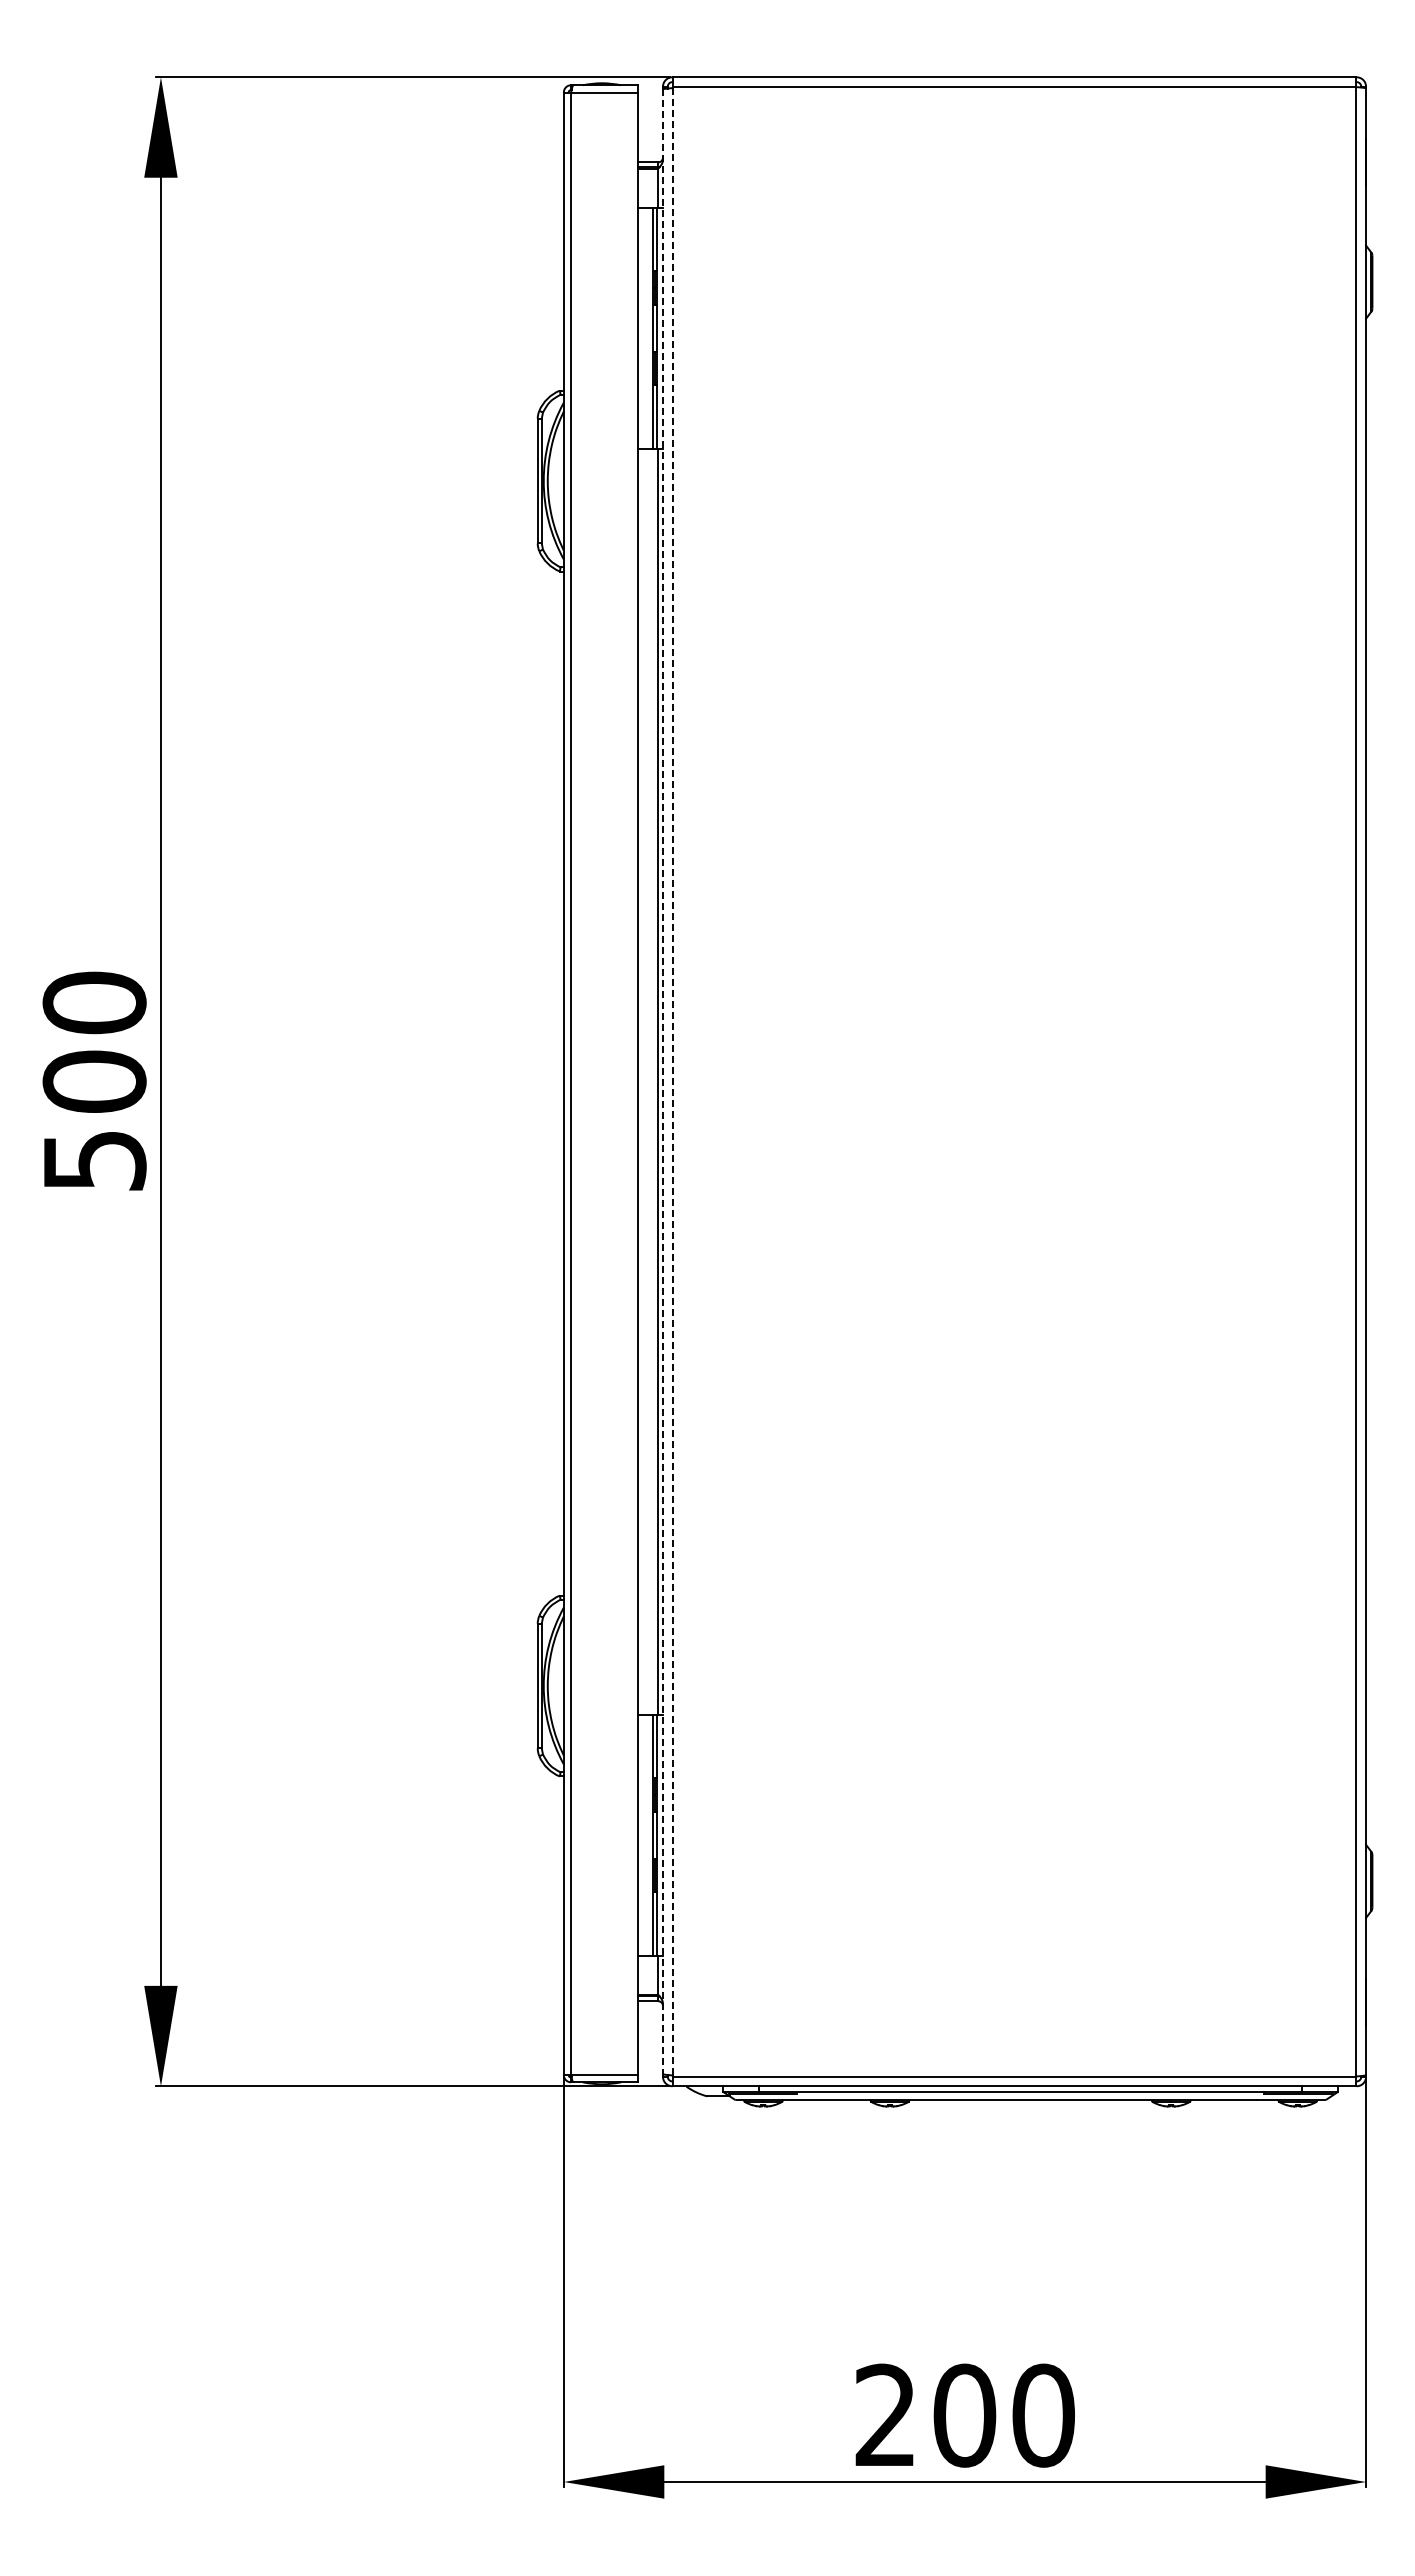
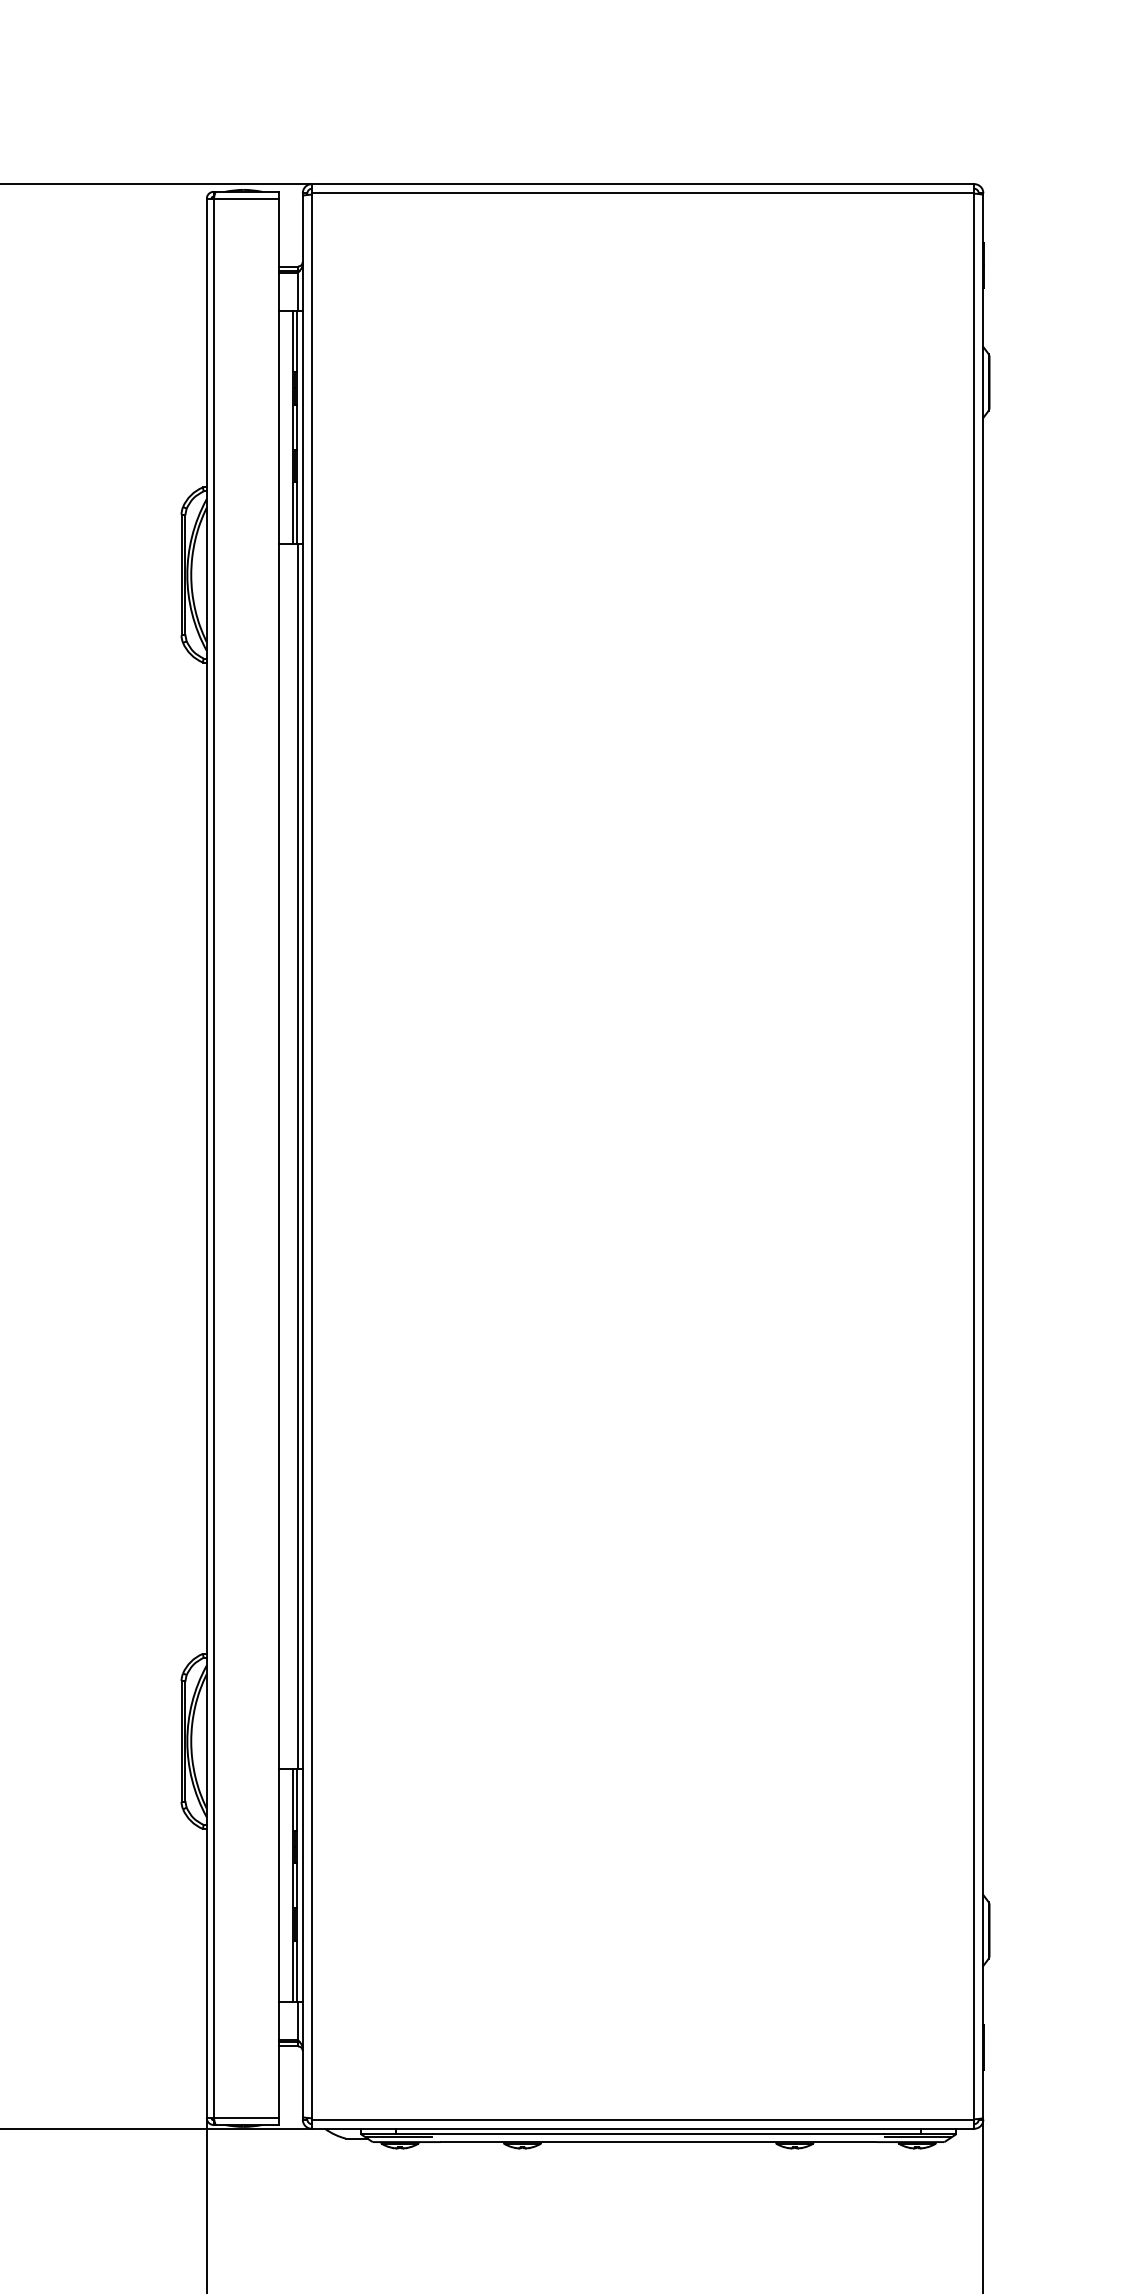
line: (672, 1081) -> (311, 1156), dashed -> solid
line: (662, 1082) -> (302, 1157), dashed -> solid

